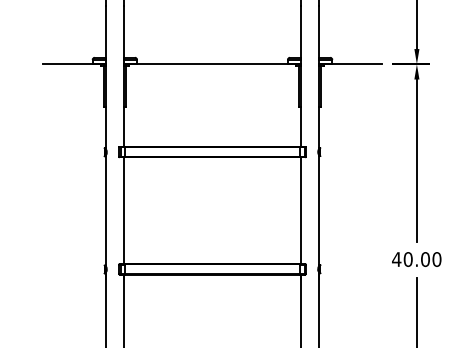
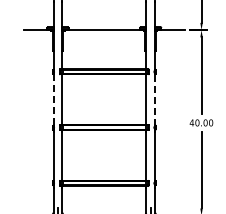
line: (105, 210) -> (53, 99), solid -> dashed
line: (320, 210) -> (155, 99), solid -> dashed

